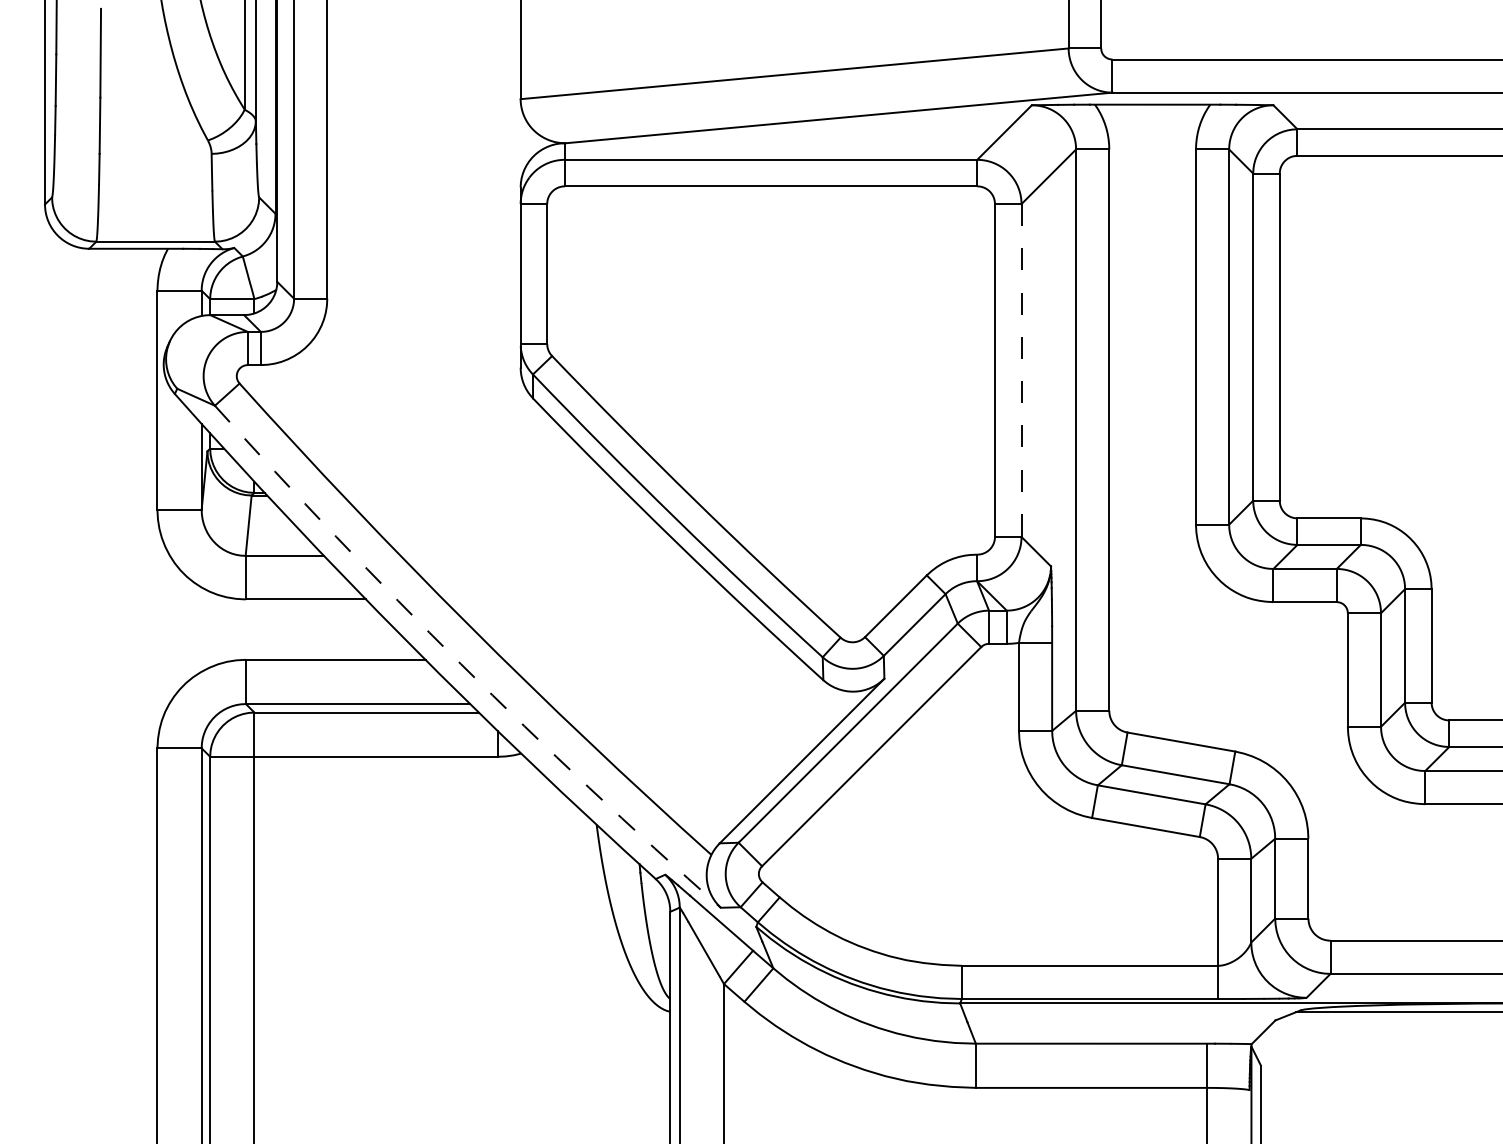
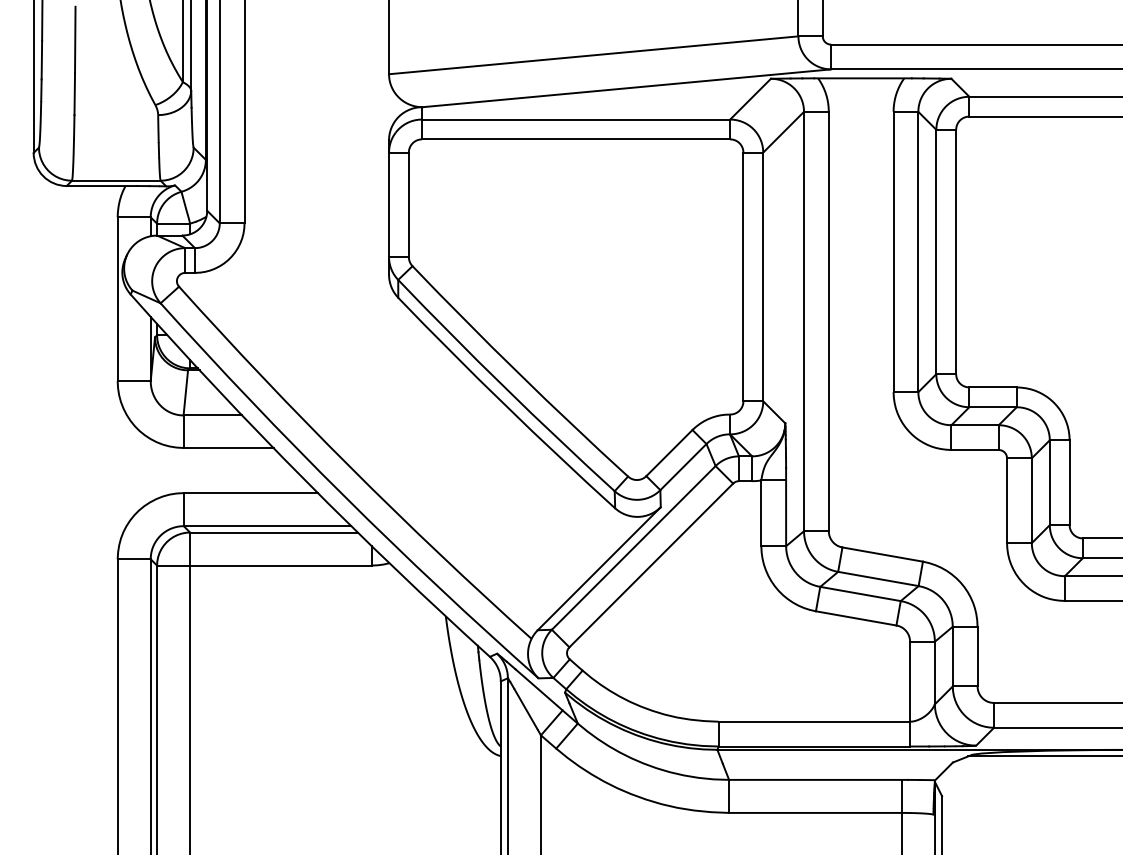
line: (1021, 371) -> (763, 277), dashed -> solid
arc: (461, 664) -> (344, 496), dashed -> solid

